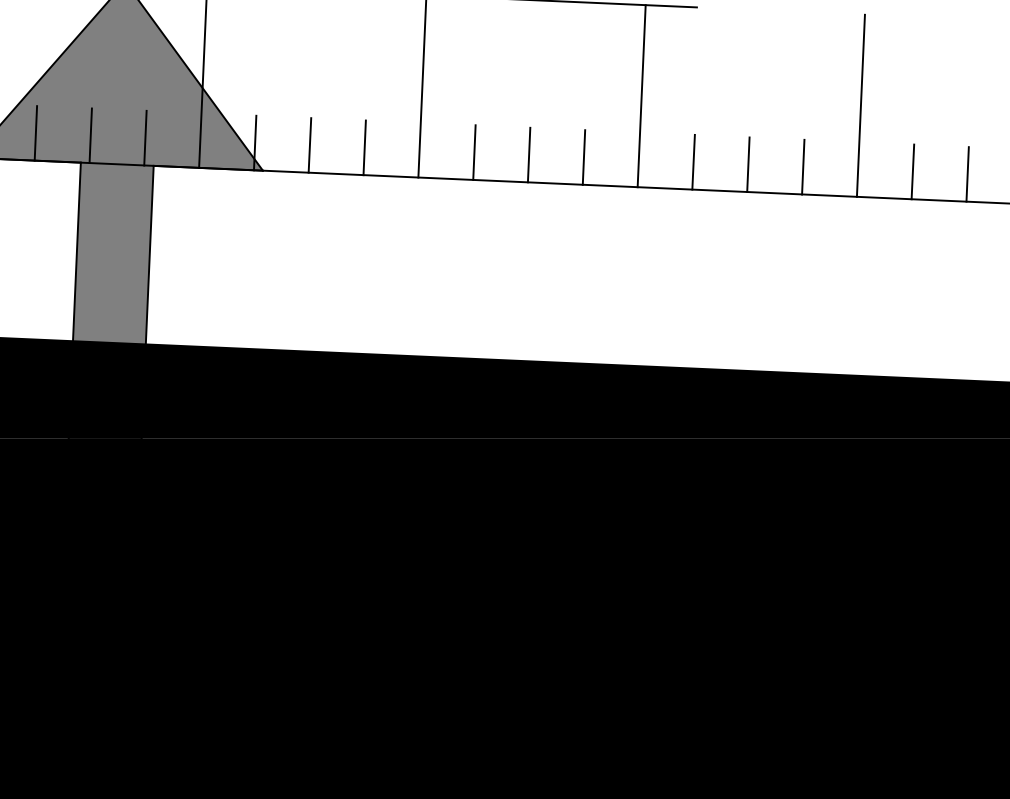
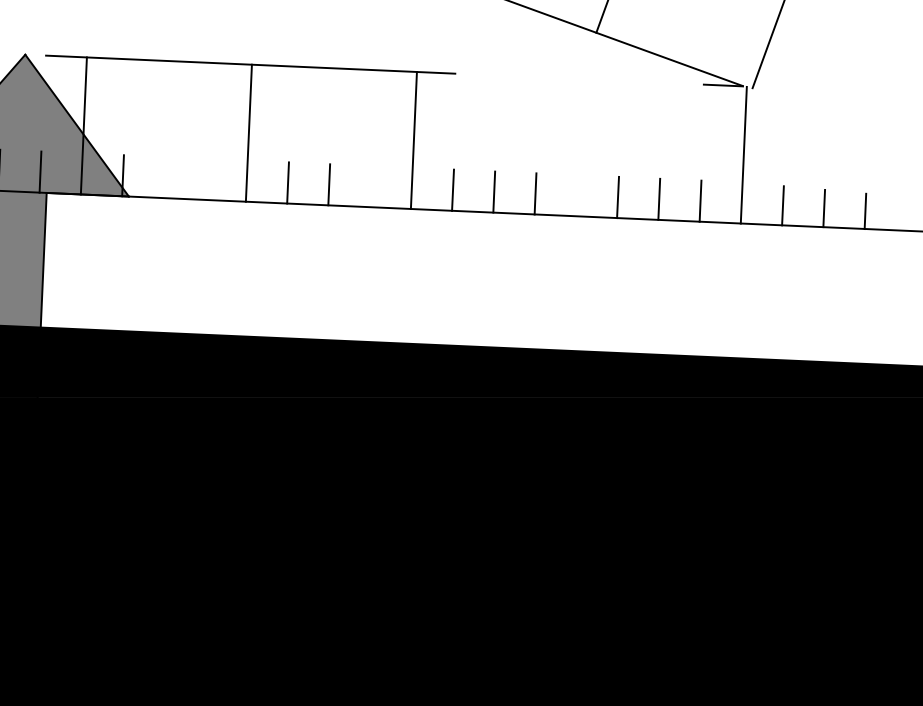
line: (860, 105) -> (578, 147), removed
line: (310, 145) -> (164, 177), removed
line: (364, 146) -> (205, 178), removed
line: (583, 157) -> (370, 186), removed

